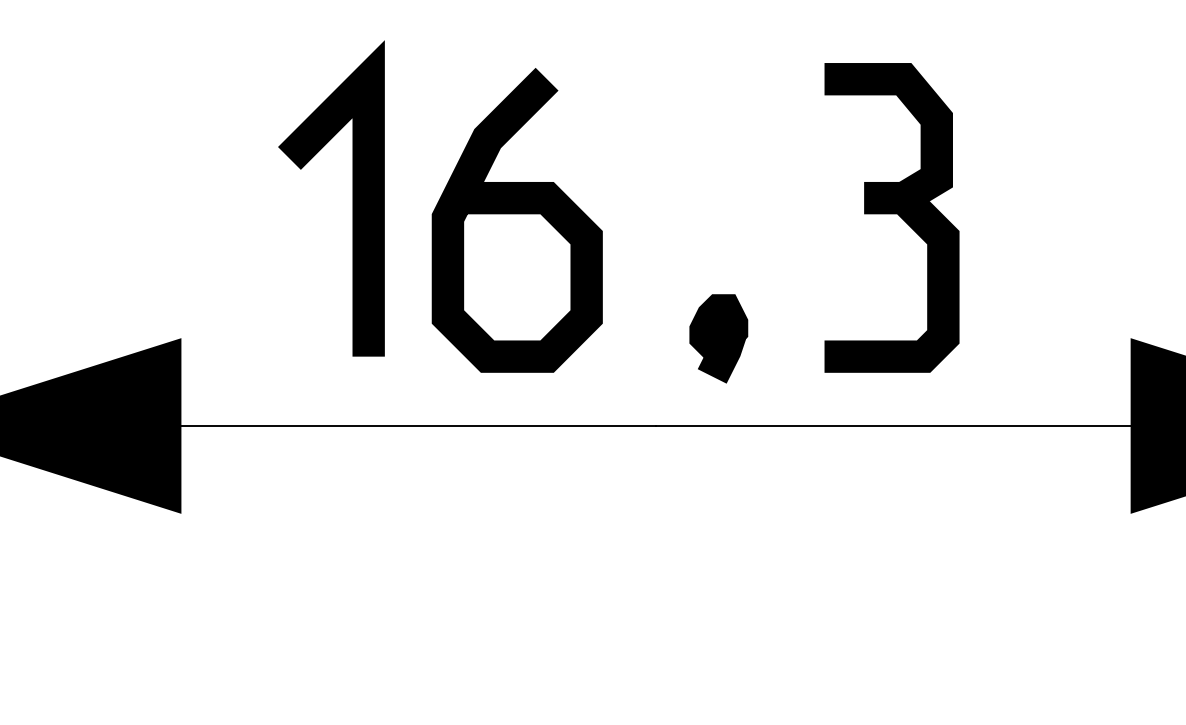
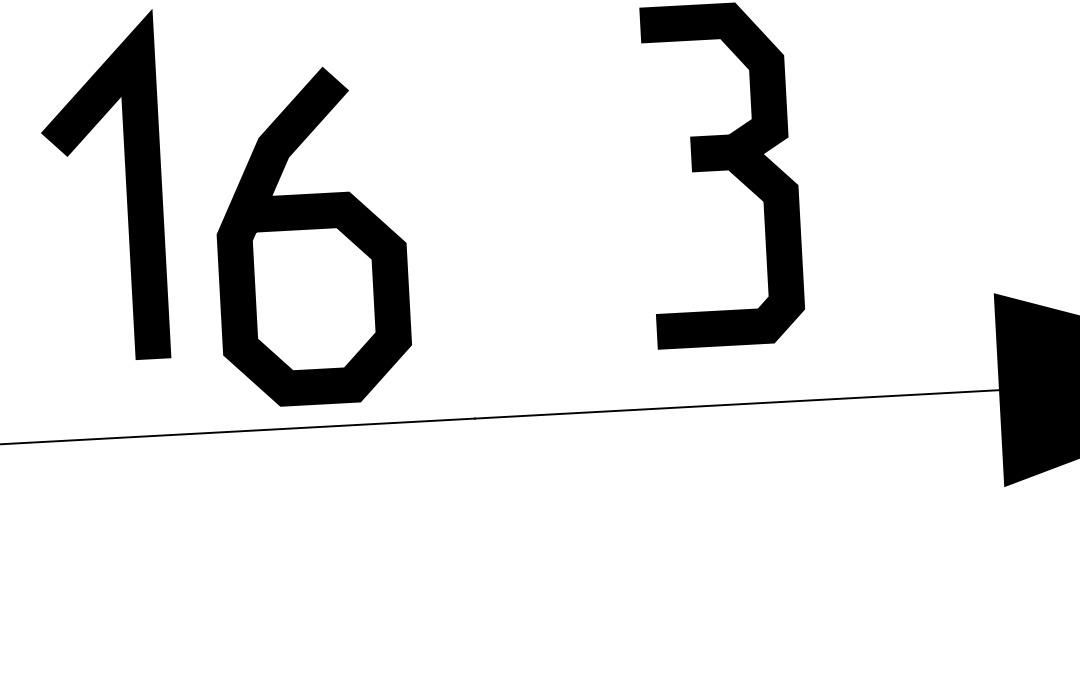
curve: (516, 214) -> (310, 229), moved
part: (718, 338) -> (538, 318), removed

